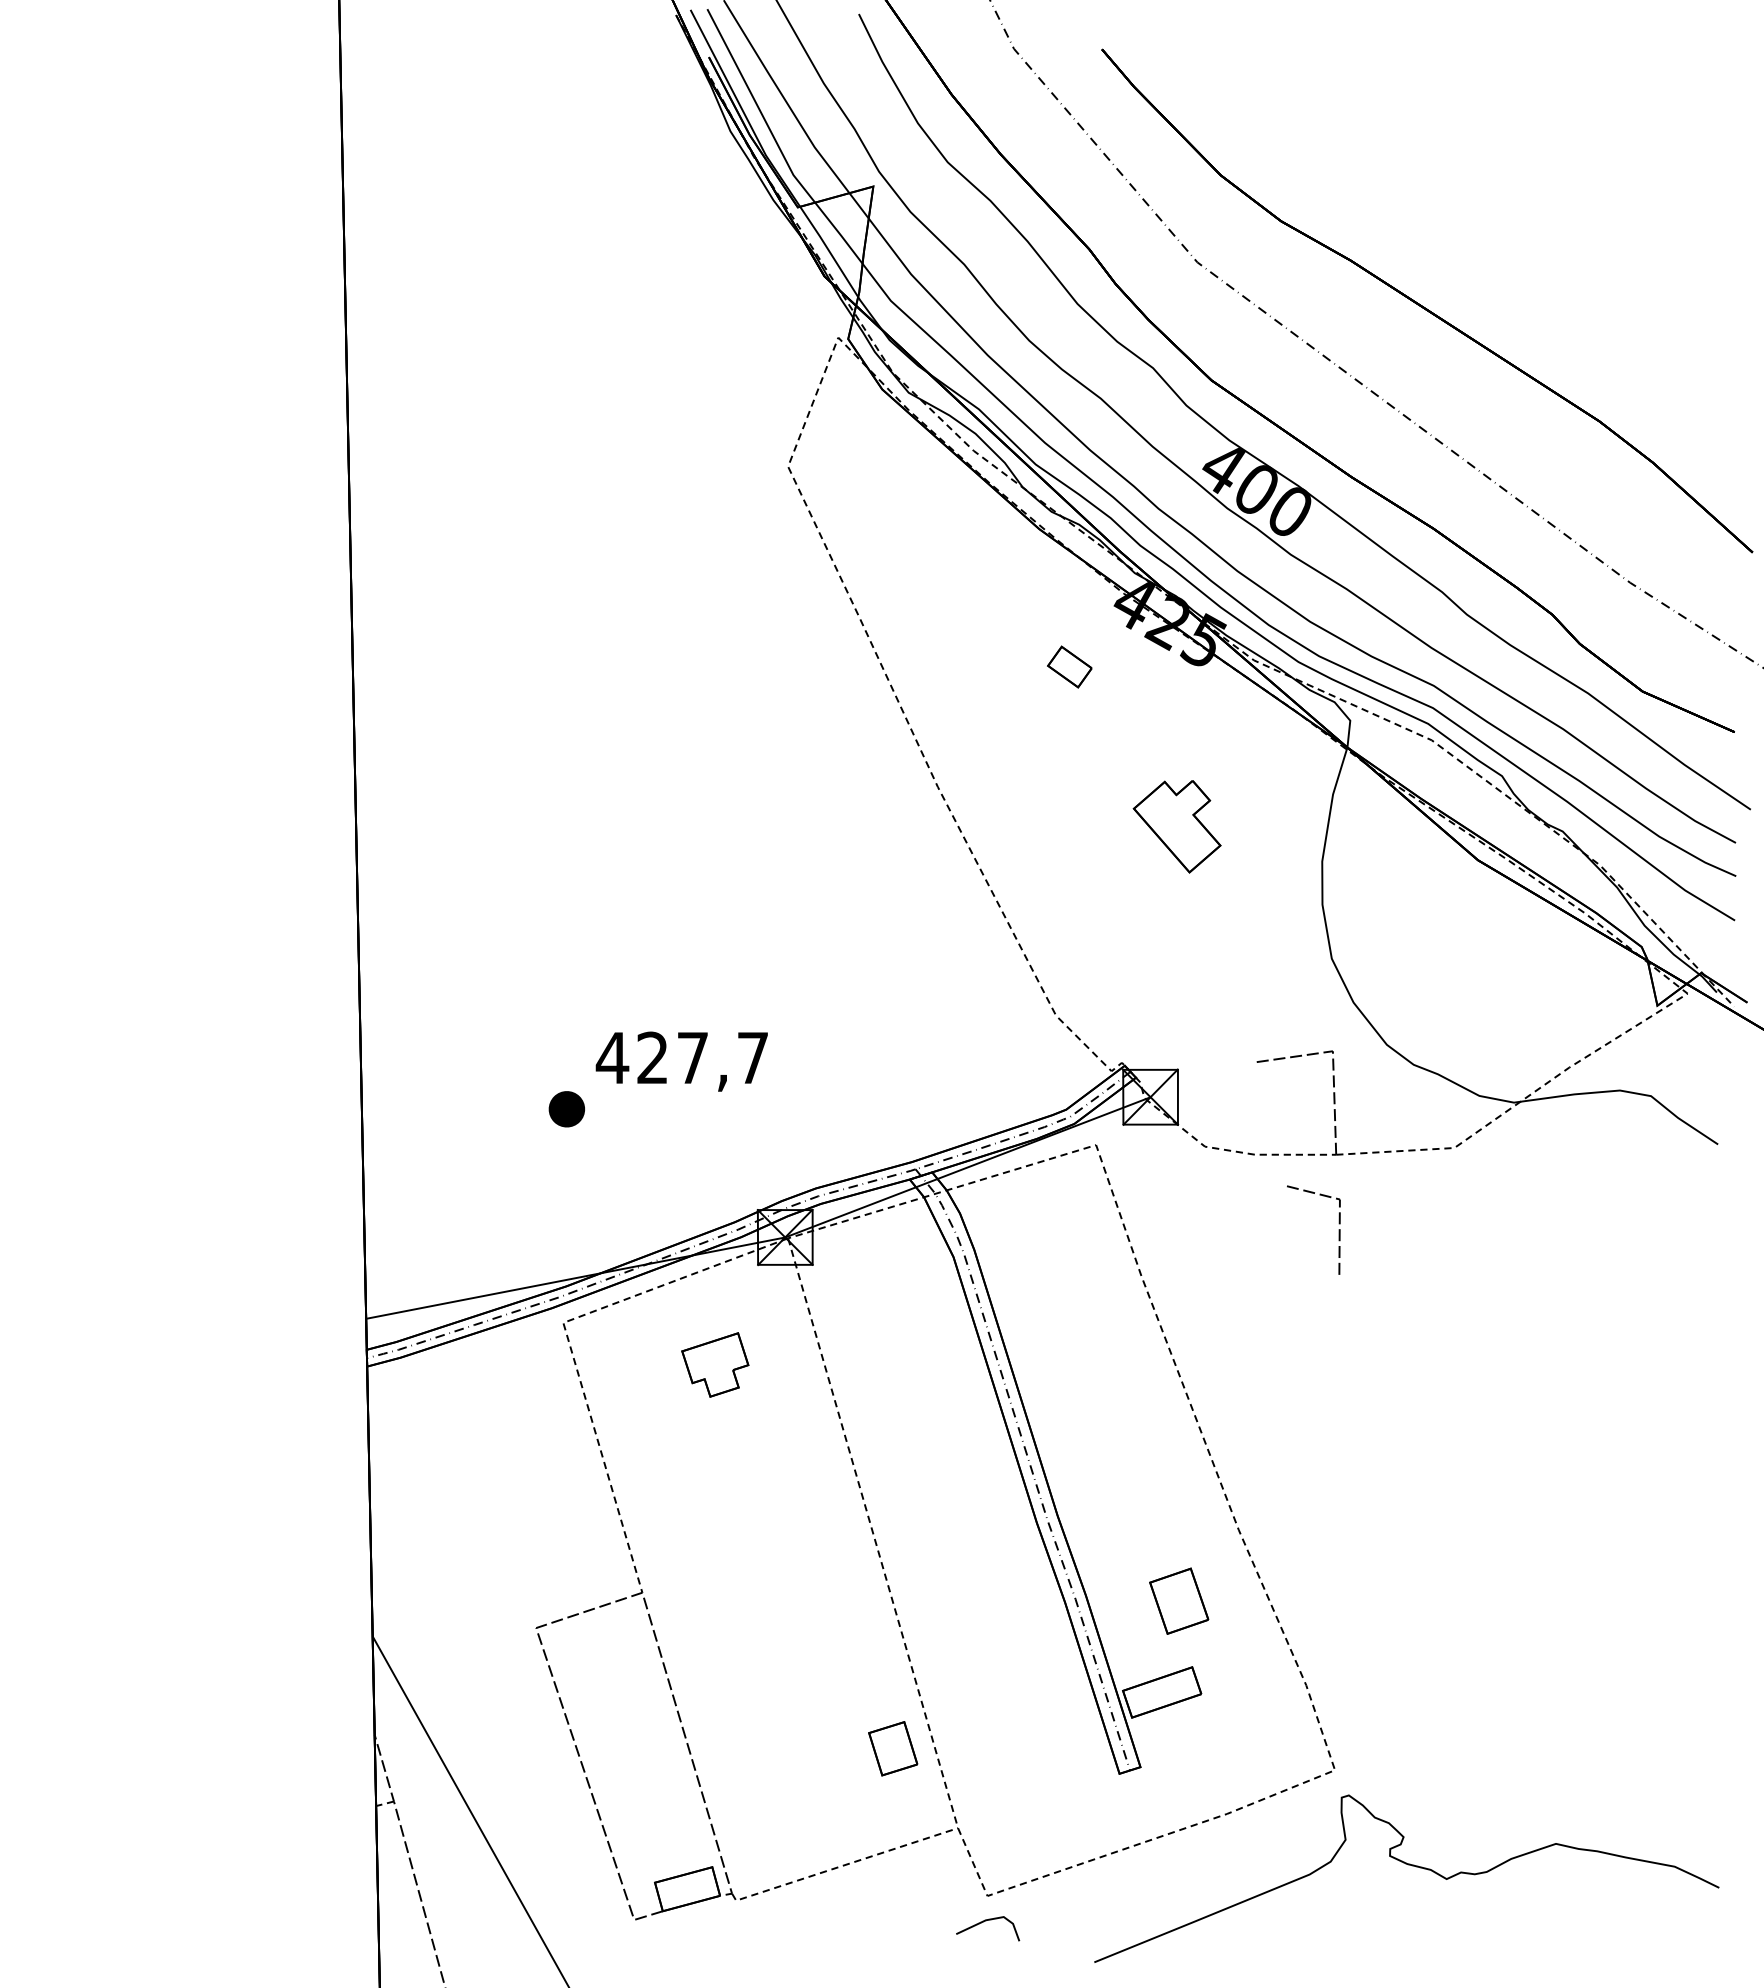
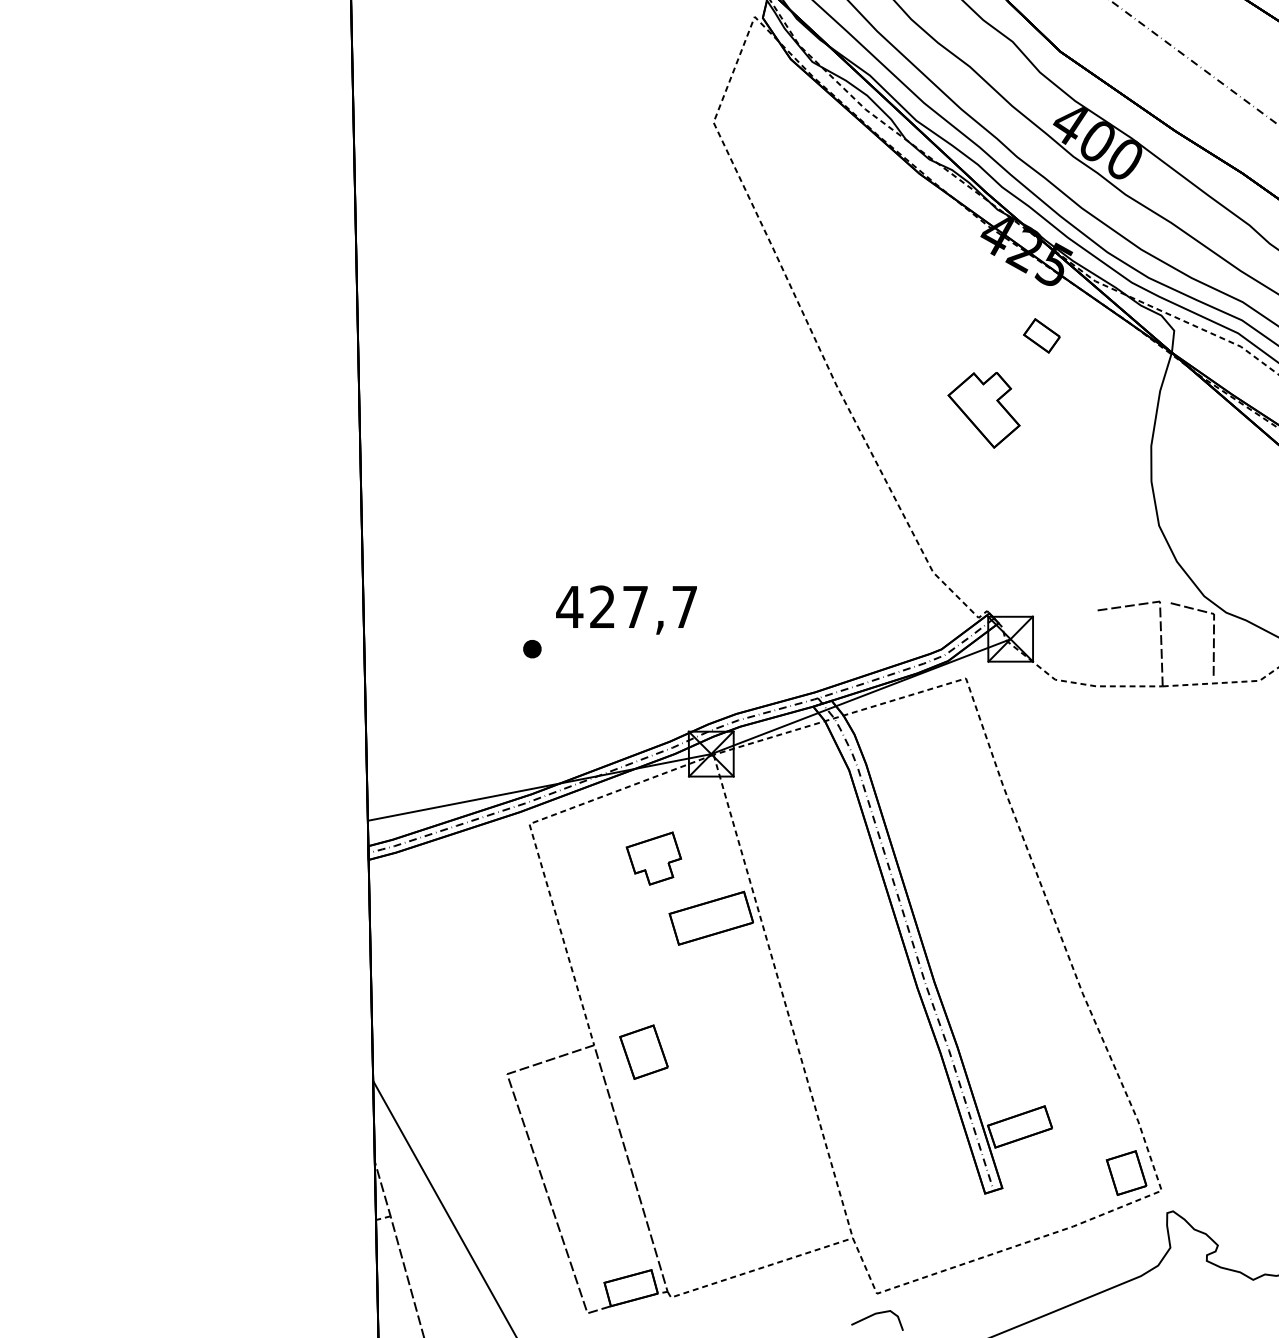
part: (1069, 666) -> (1041, 335), moved
part: (1176, 826) -> (983, 410), moved
part: (566, 1109) -> (532, 649), size x0.62
line: (1338, 1229) -> (1212, 638), moved
part: (785, 1437) -> (711, 918), added
part: (1179, 1600) -> (644, 1051), moved
part: (893, 1748) -> (1126, 1172), moved

